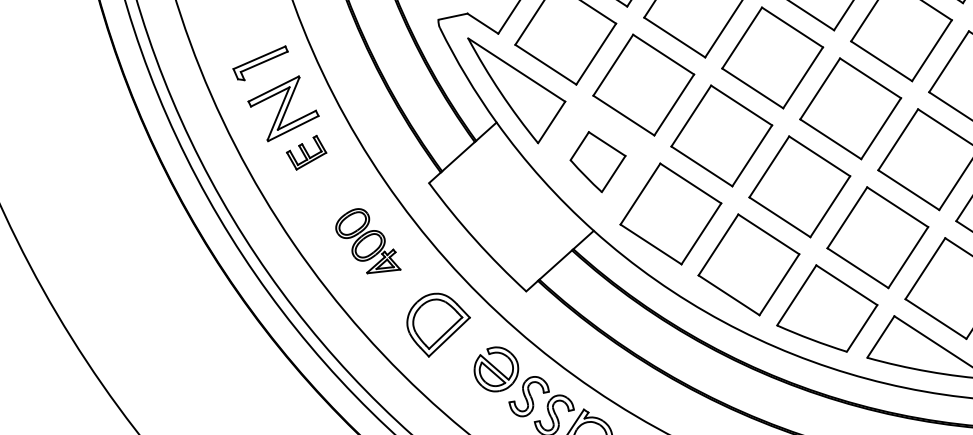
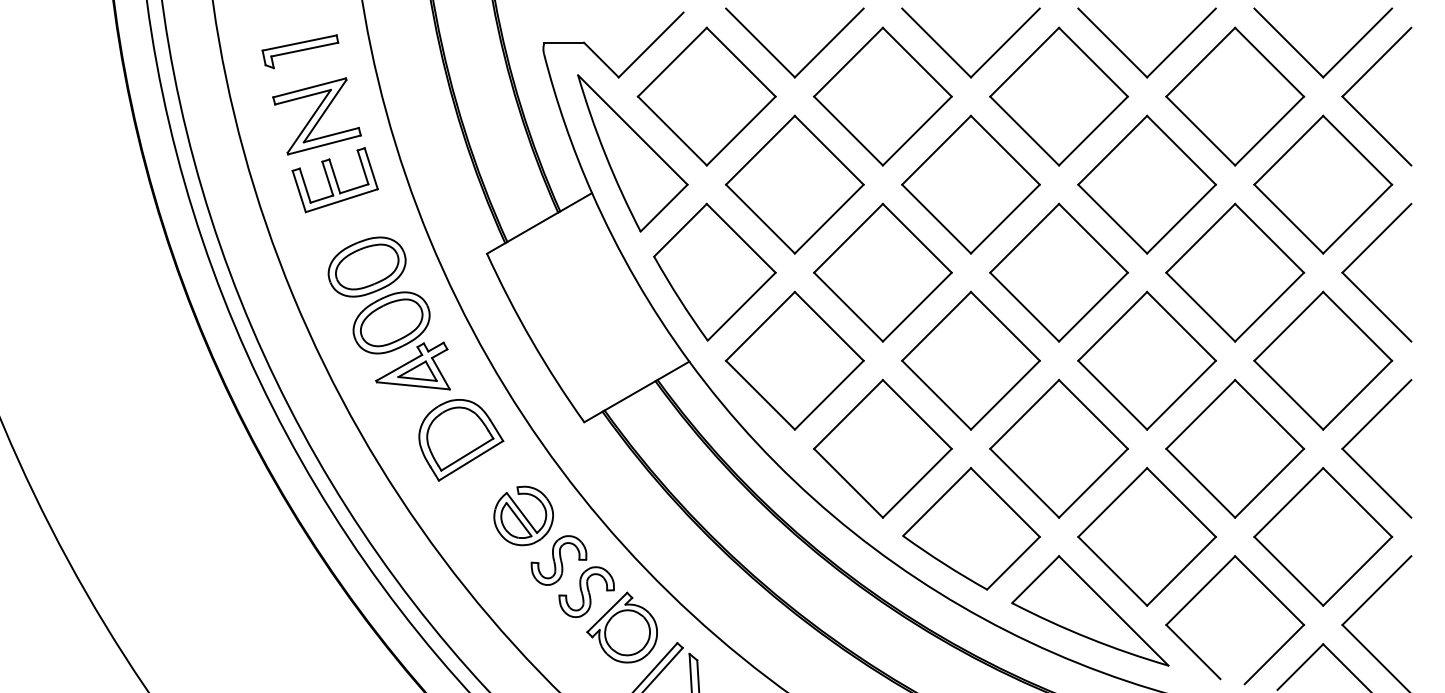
part: (306, 153) -> (334, 180), size x1.67
part: (598, 161) -> (714, 271), size x1.67
part: (366, 242) -> (388, 313), size x1.67

